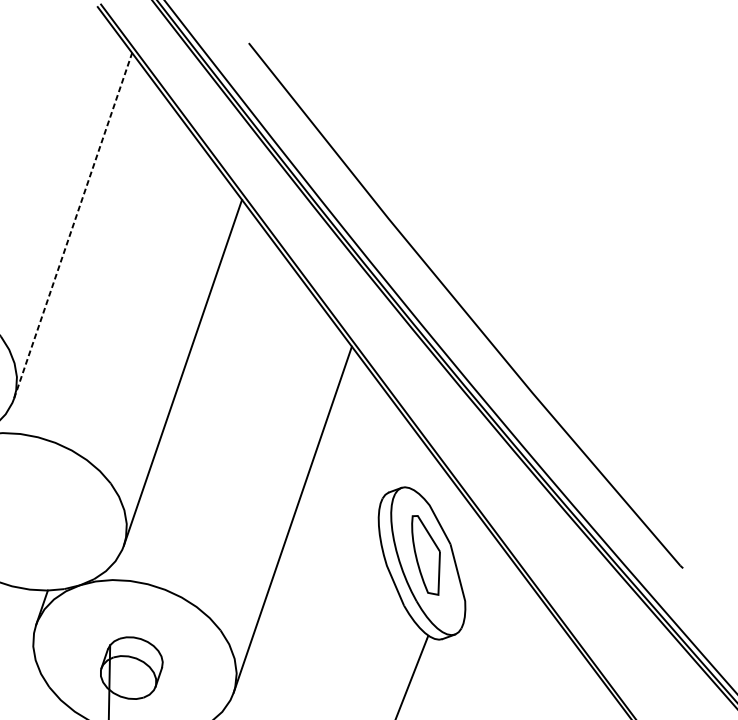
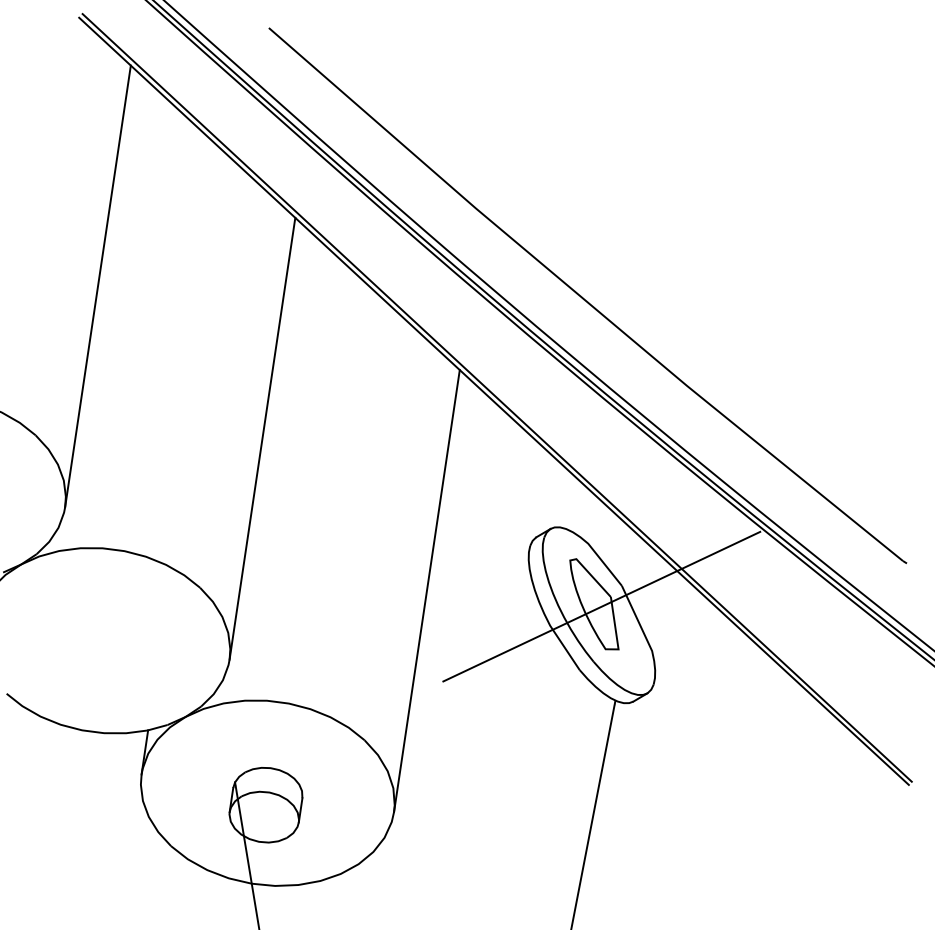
line: (73, 225) -> (98, 285), dashed -> solid
line: (431, 557) -> (601, 606), added

